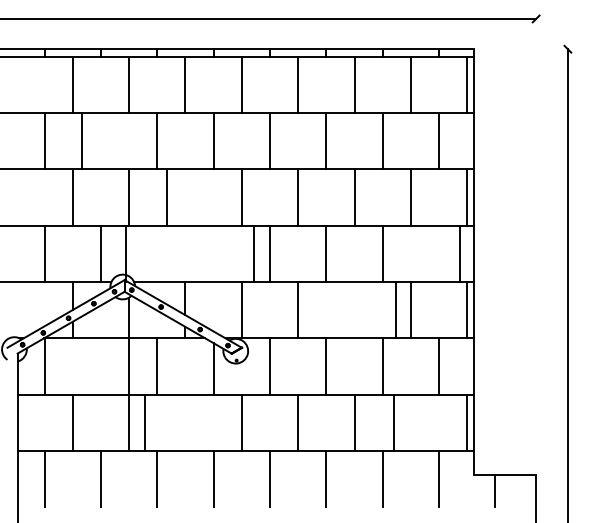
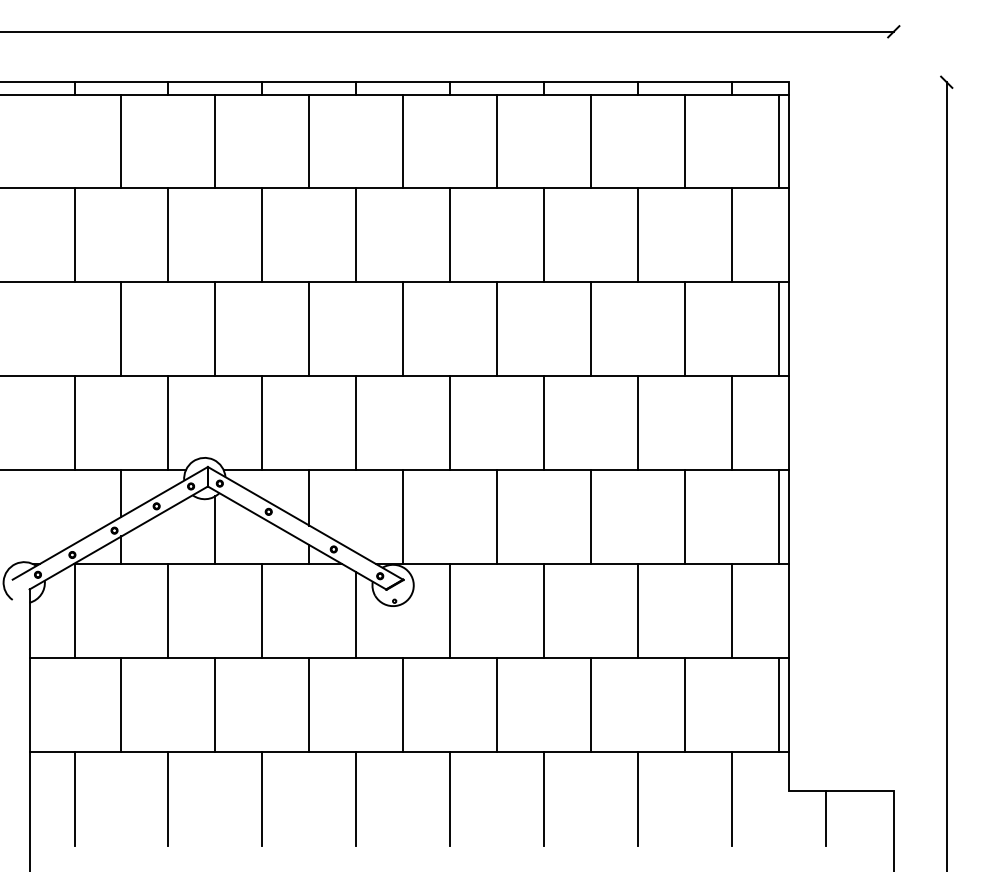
line: (81, 140) -> (167, 234), moved
line: (167, 197) -> (309, 329), moved
line: (126, 253) -> (262, 422), moved
line: (253, 253) -> (356, 422), moved
line: (460, 253) -> (732, 422), moved
line: (395, 310) -> (590, 517), moved
line: (128, 366) -> (167, 610), moved
line: (145, 422) -> (309, 704), moved
line: (393, 422) -> (684, 704), moved

